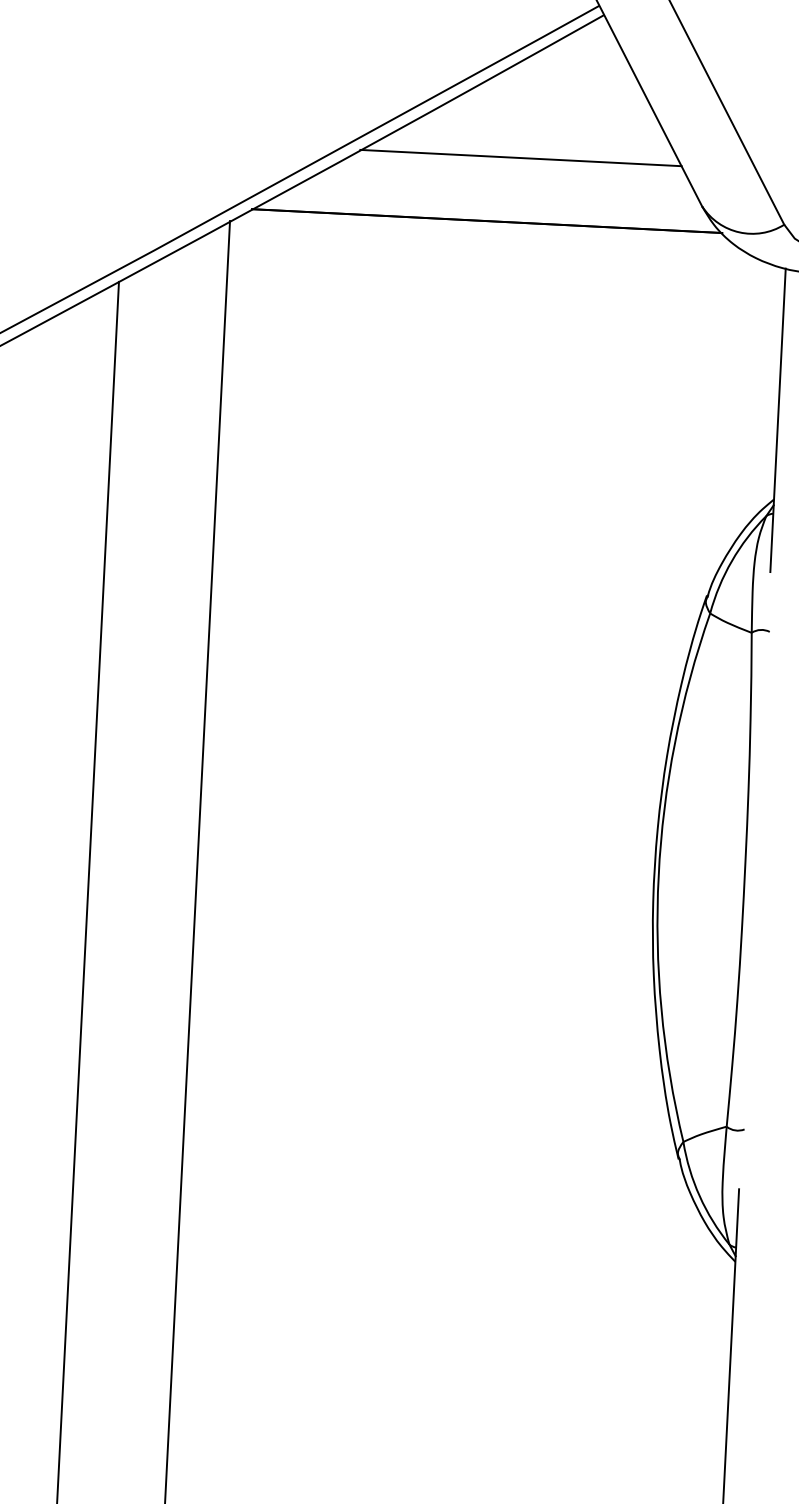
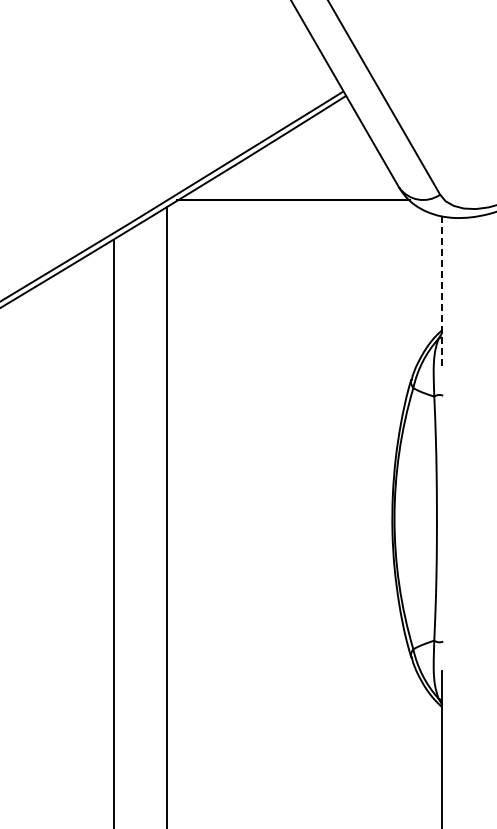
line: (520, 158) -> (308, 168), removed
line: (777, 420) -> (441, 291), solid -> dashed

